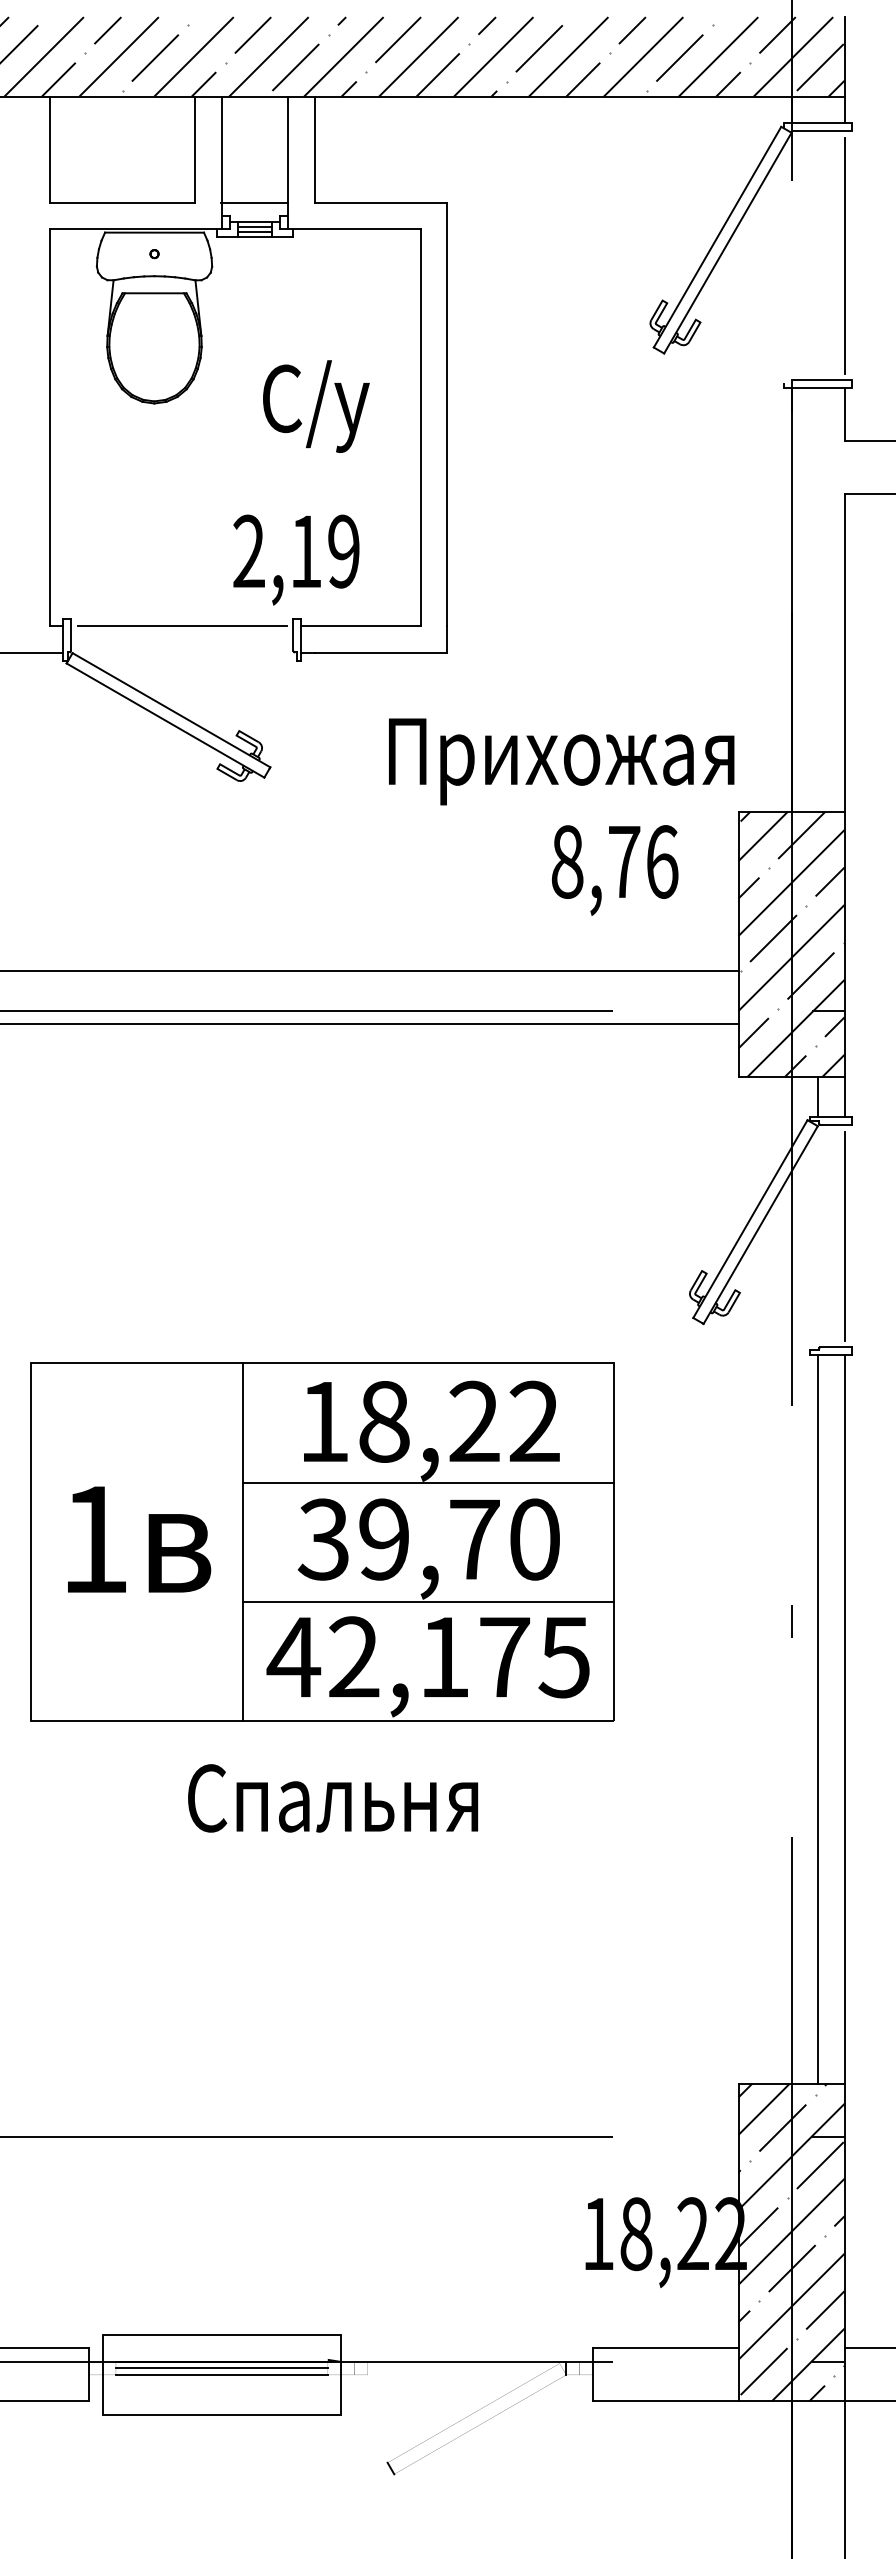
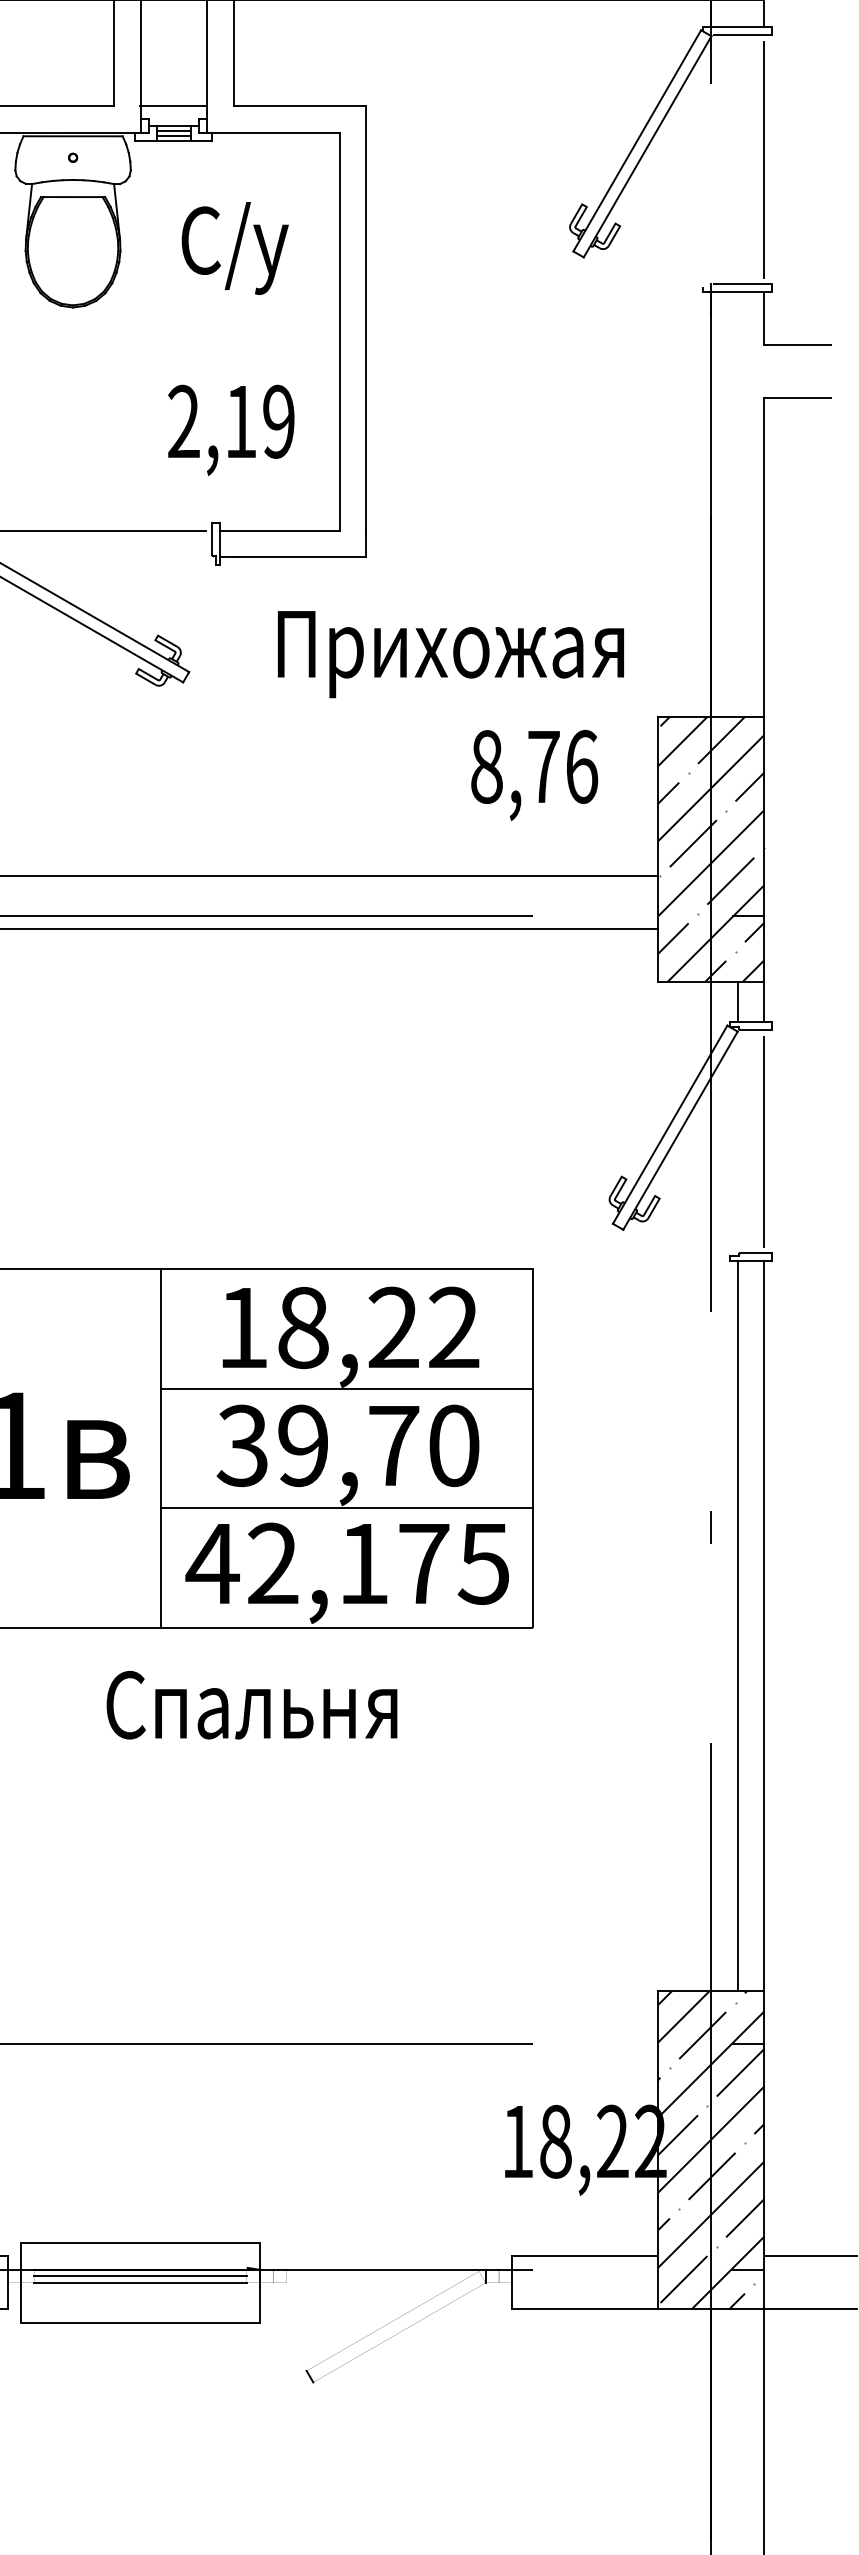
text: (316, 406) -> (235, 248), moved
text: (296, 559) -> (231, 429), moved
text: (561, 761) -> (450, 654), moved

